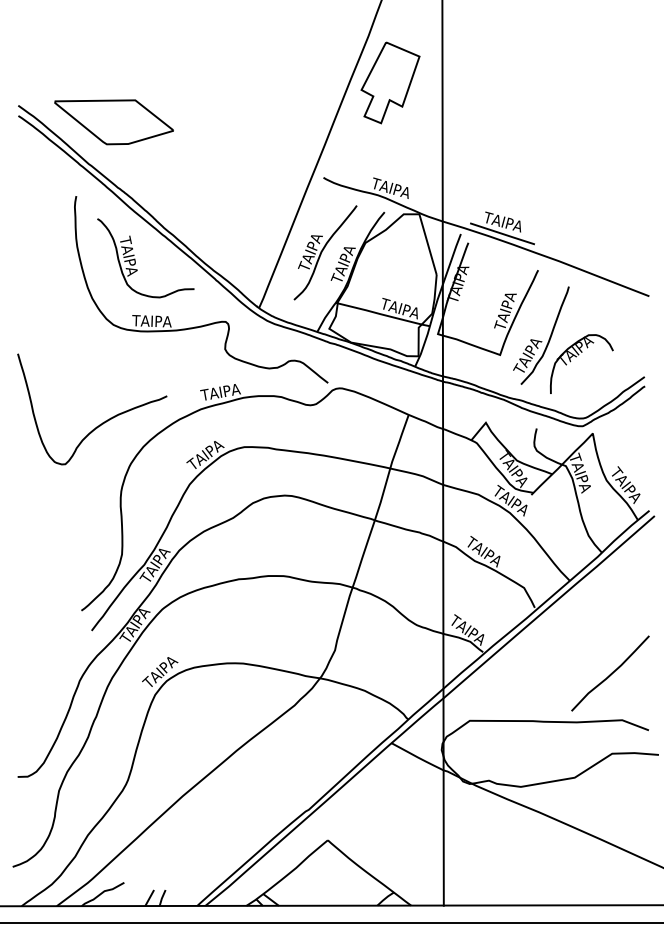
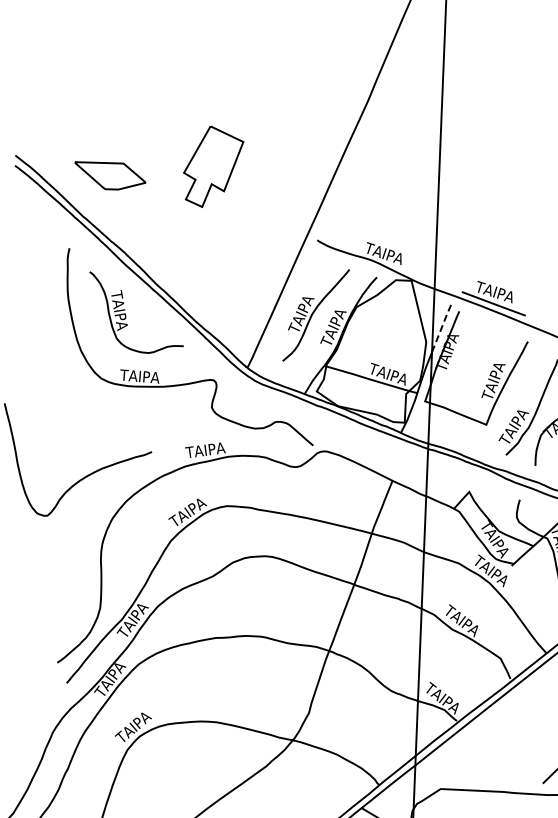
part: (390, 82) -> (213, 166), moved
part: (113, 122) -> (109, 176), size x0.6
line: (452, 258) -> (442, 326), solid -> dashed

